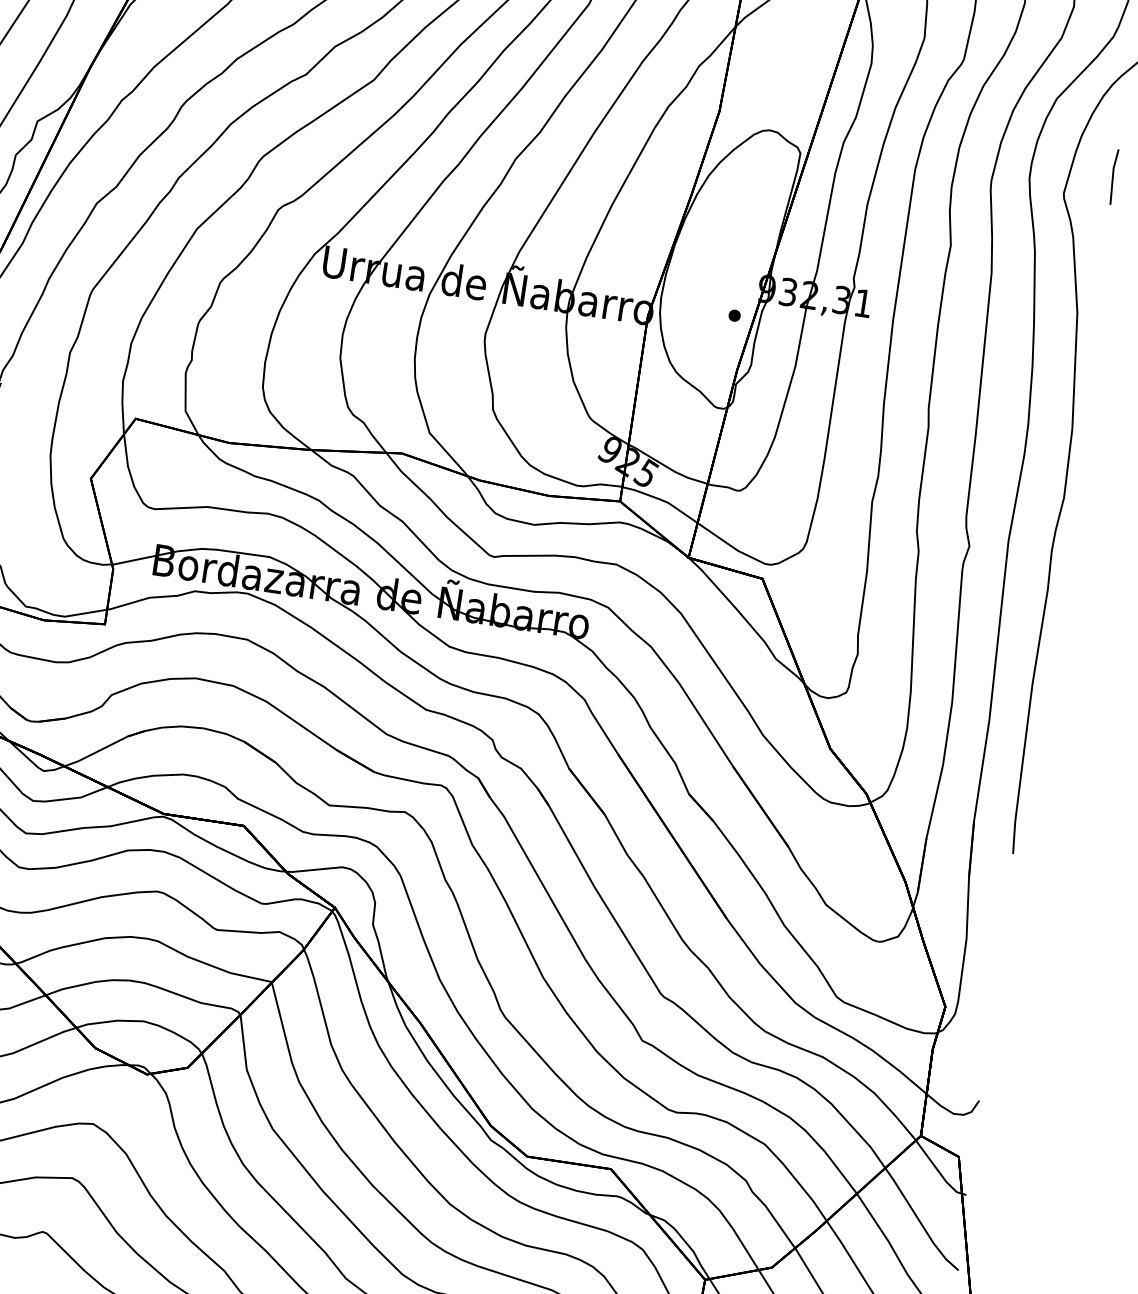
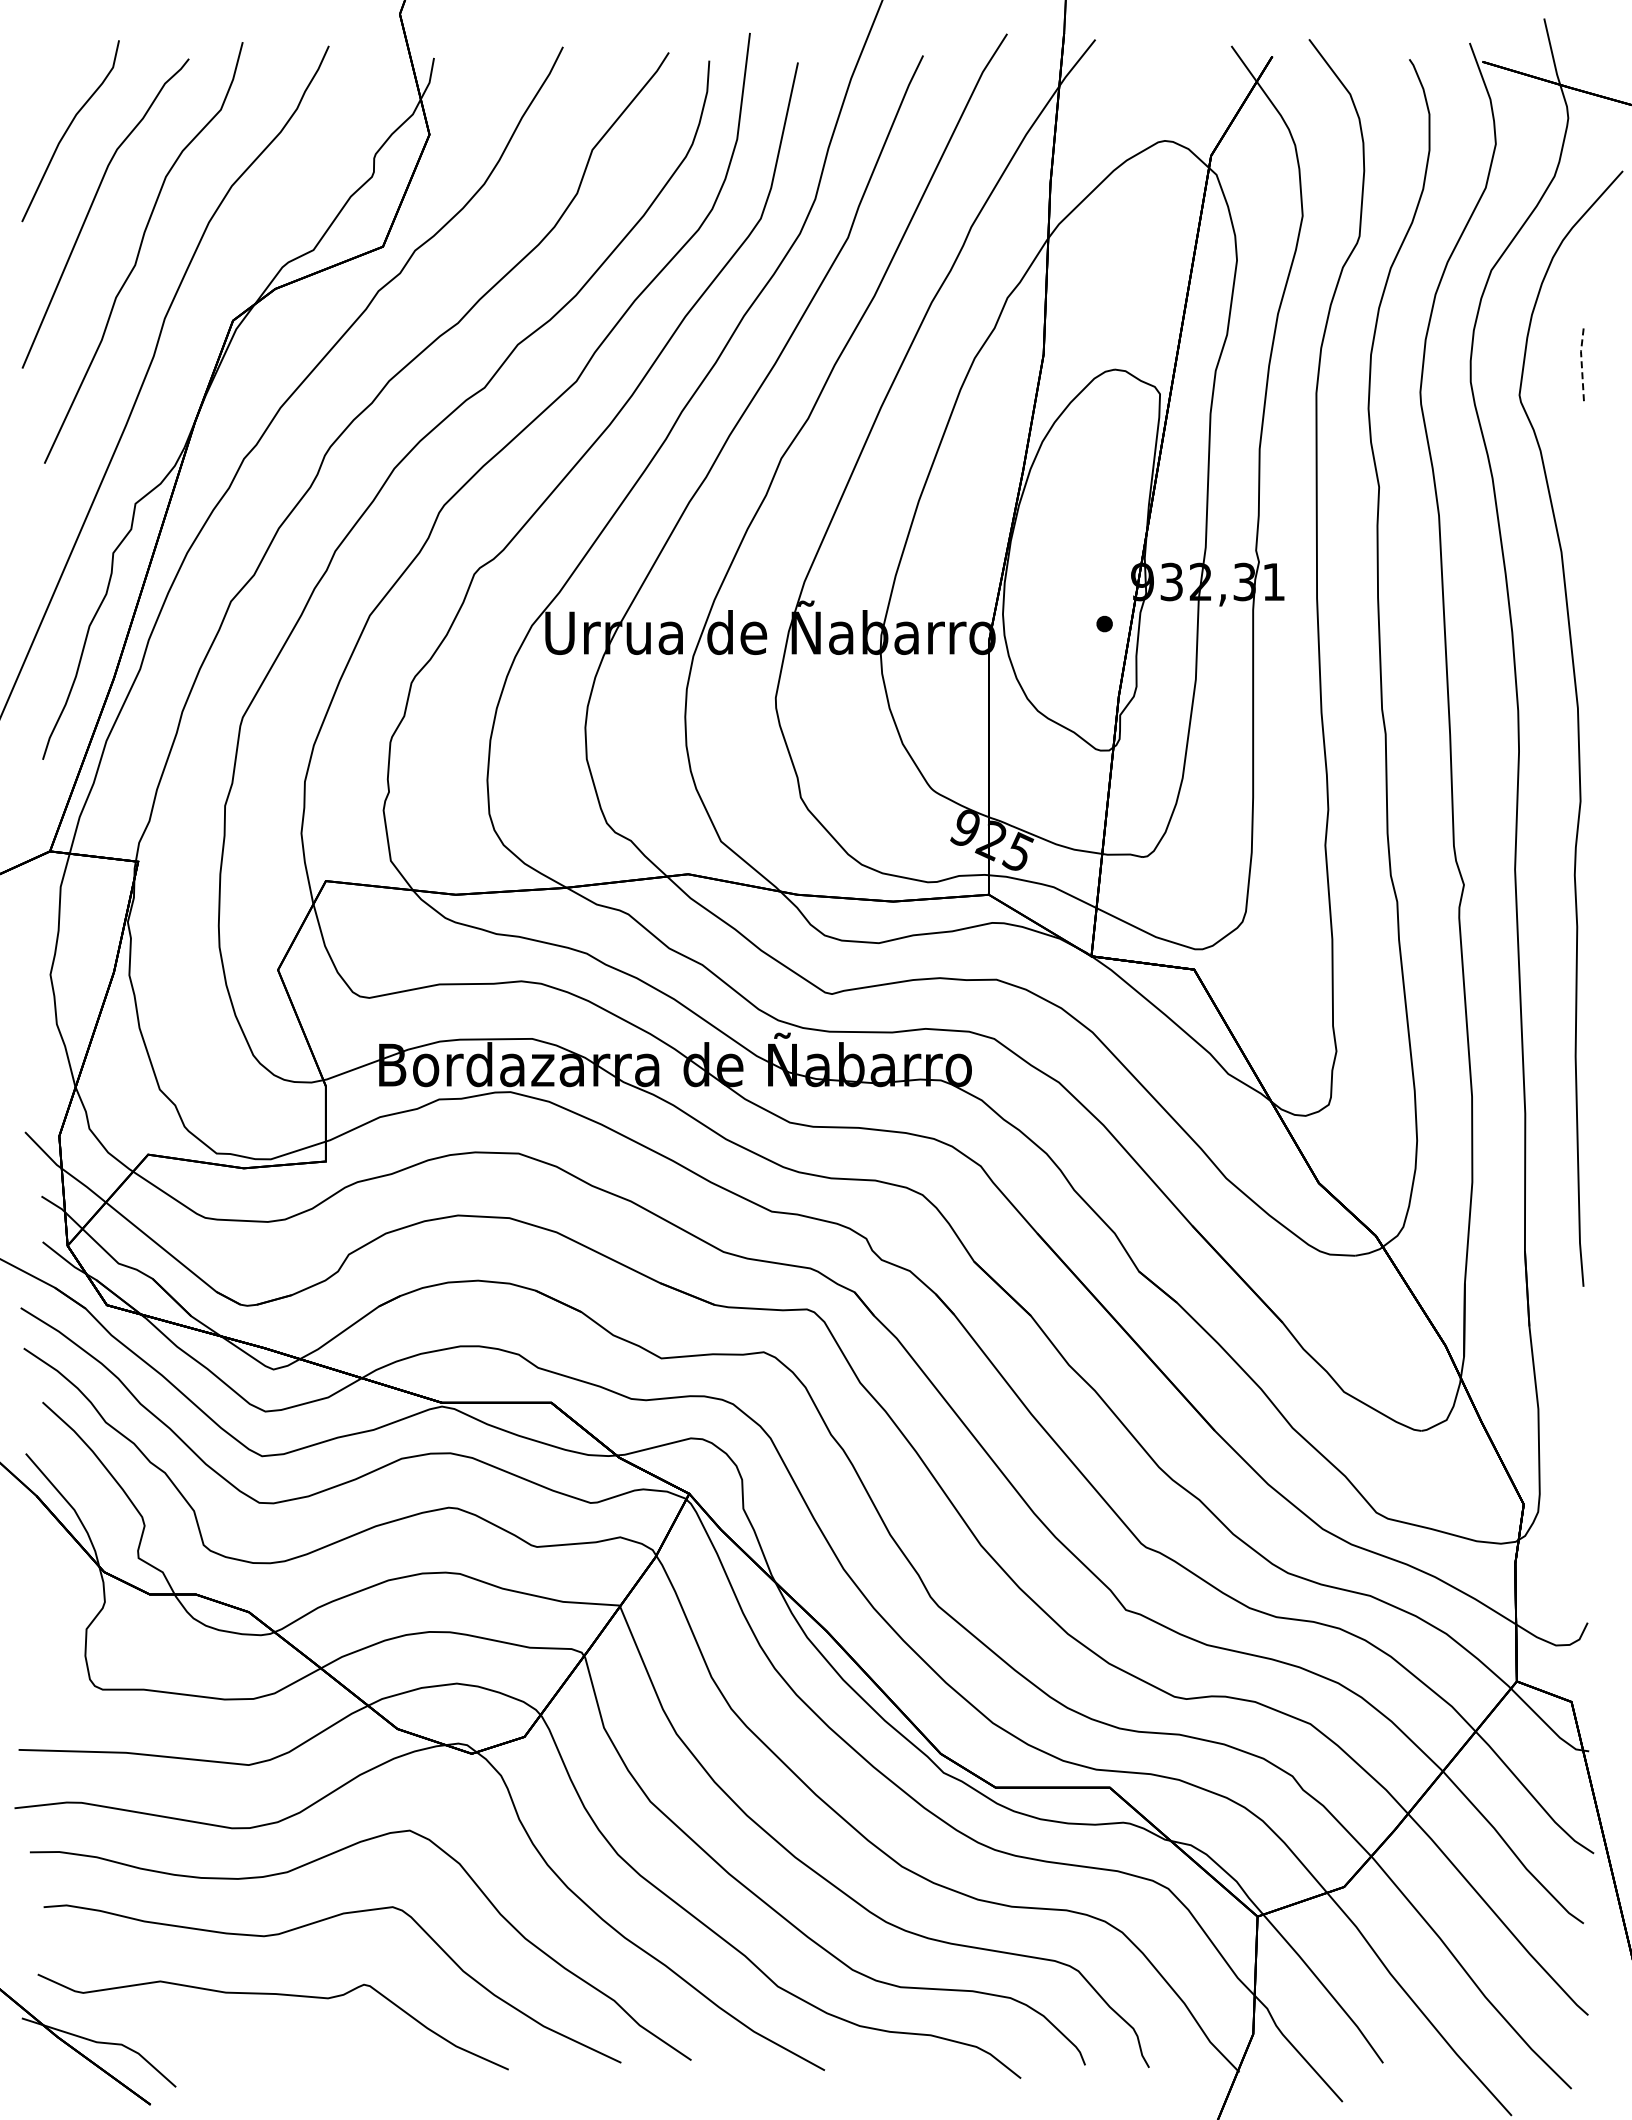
line: (1112, 176) -> (1581, 362), solid -> dashed

